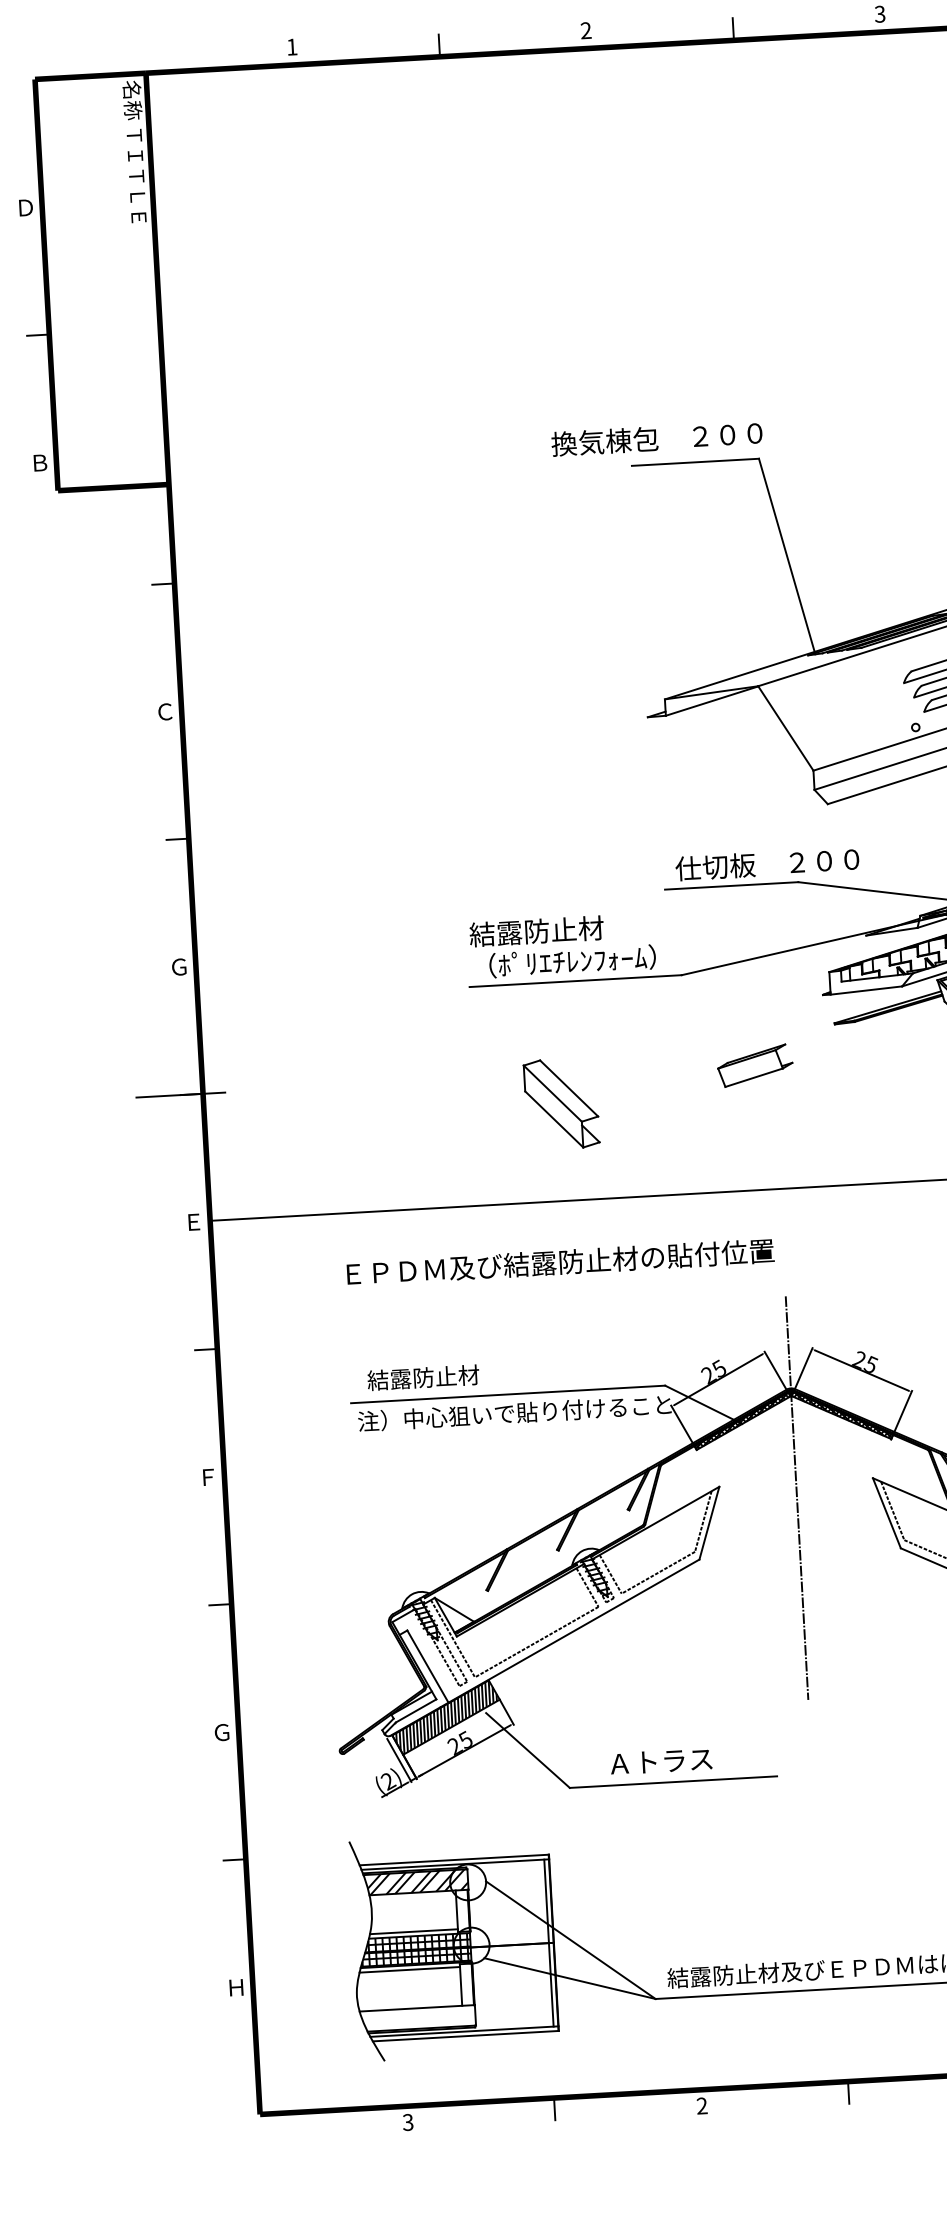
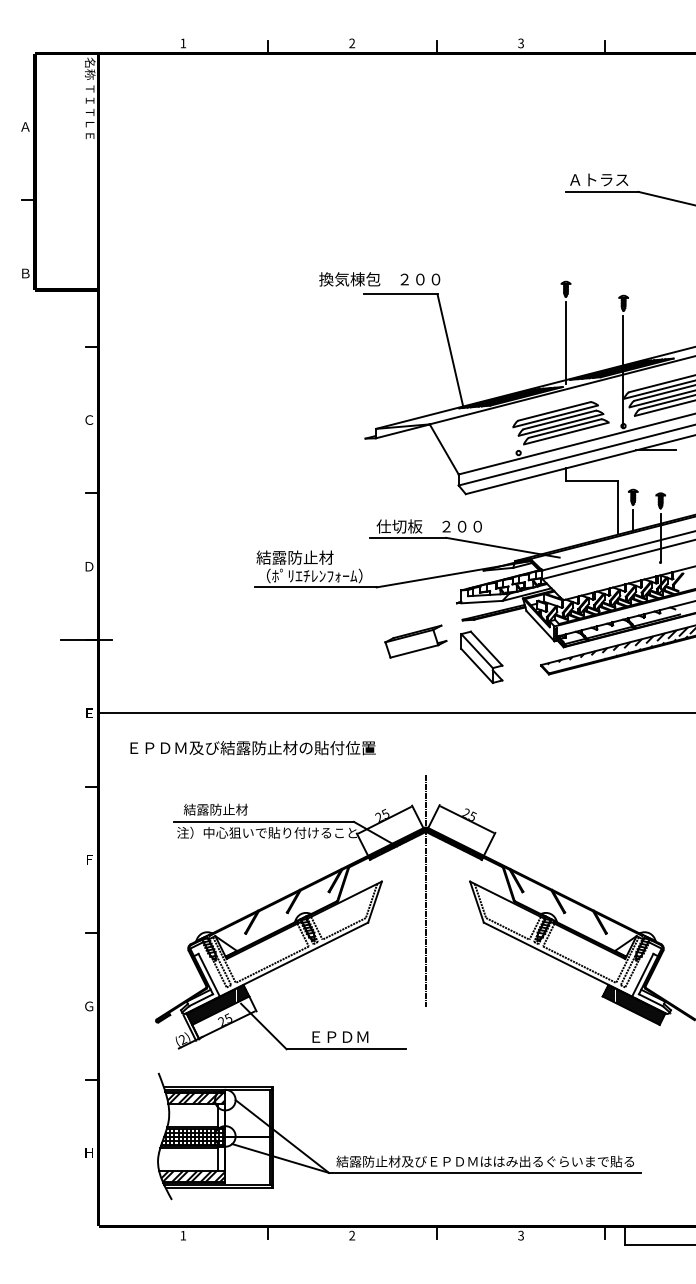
text: (25, 207) -> (25, 126), Ｄ -> Ａ
text: (179, 966) -> (89, 566), Ｇ -> Ｄ
part: (754, 1065) -> (415, 641), size x1.43
part: (561, 1102) -> (481, 656), moved
text: (559, 1261) -> (252, 747), moved
text: (660, 1760) -> (339, 1036), Ａトラス -> ＥＰＤＭ
hatch: (418, 2018) -> (192, 1176), added
text: (408, 2122) -> (183, 1235), 3 -> 1

